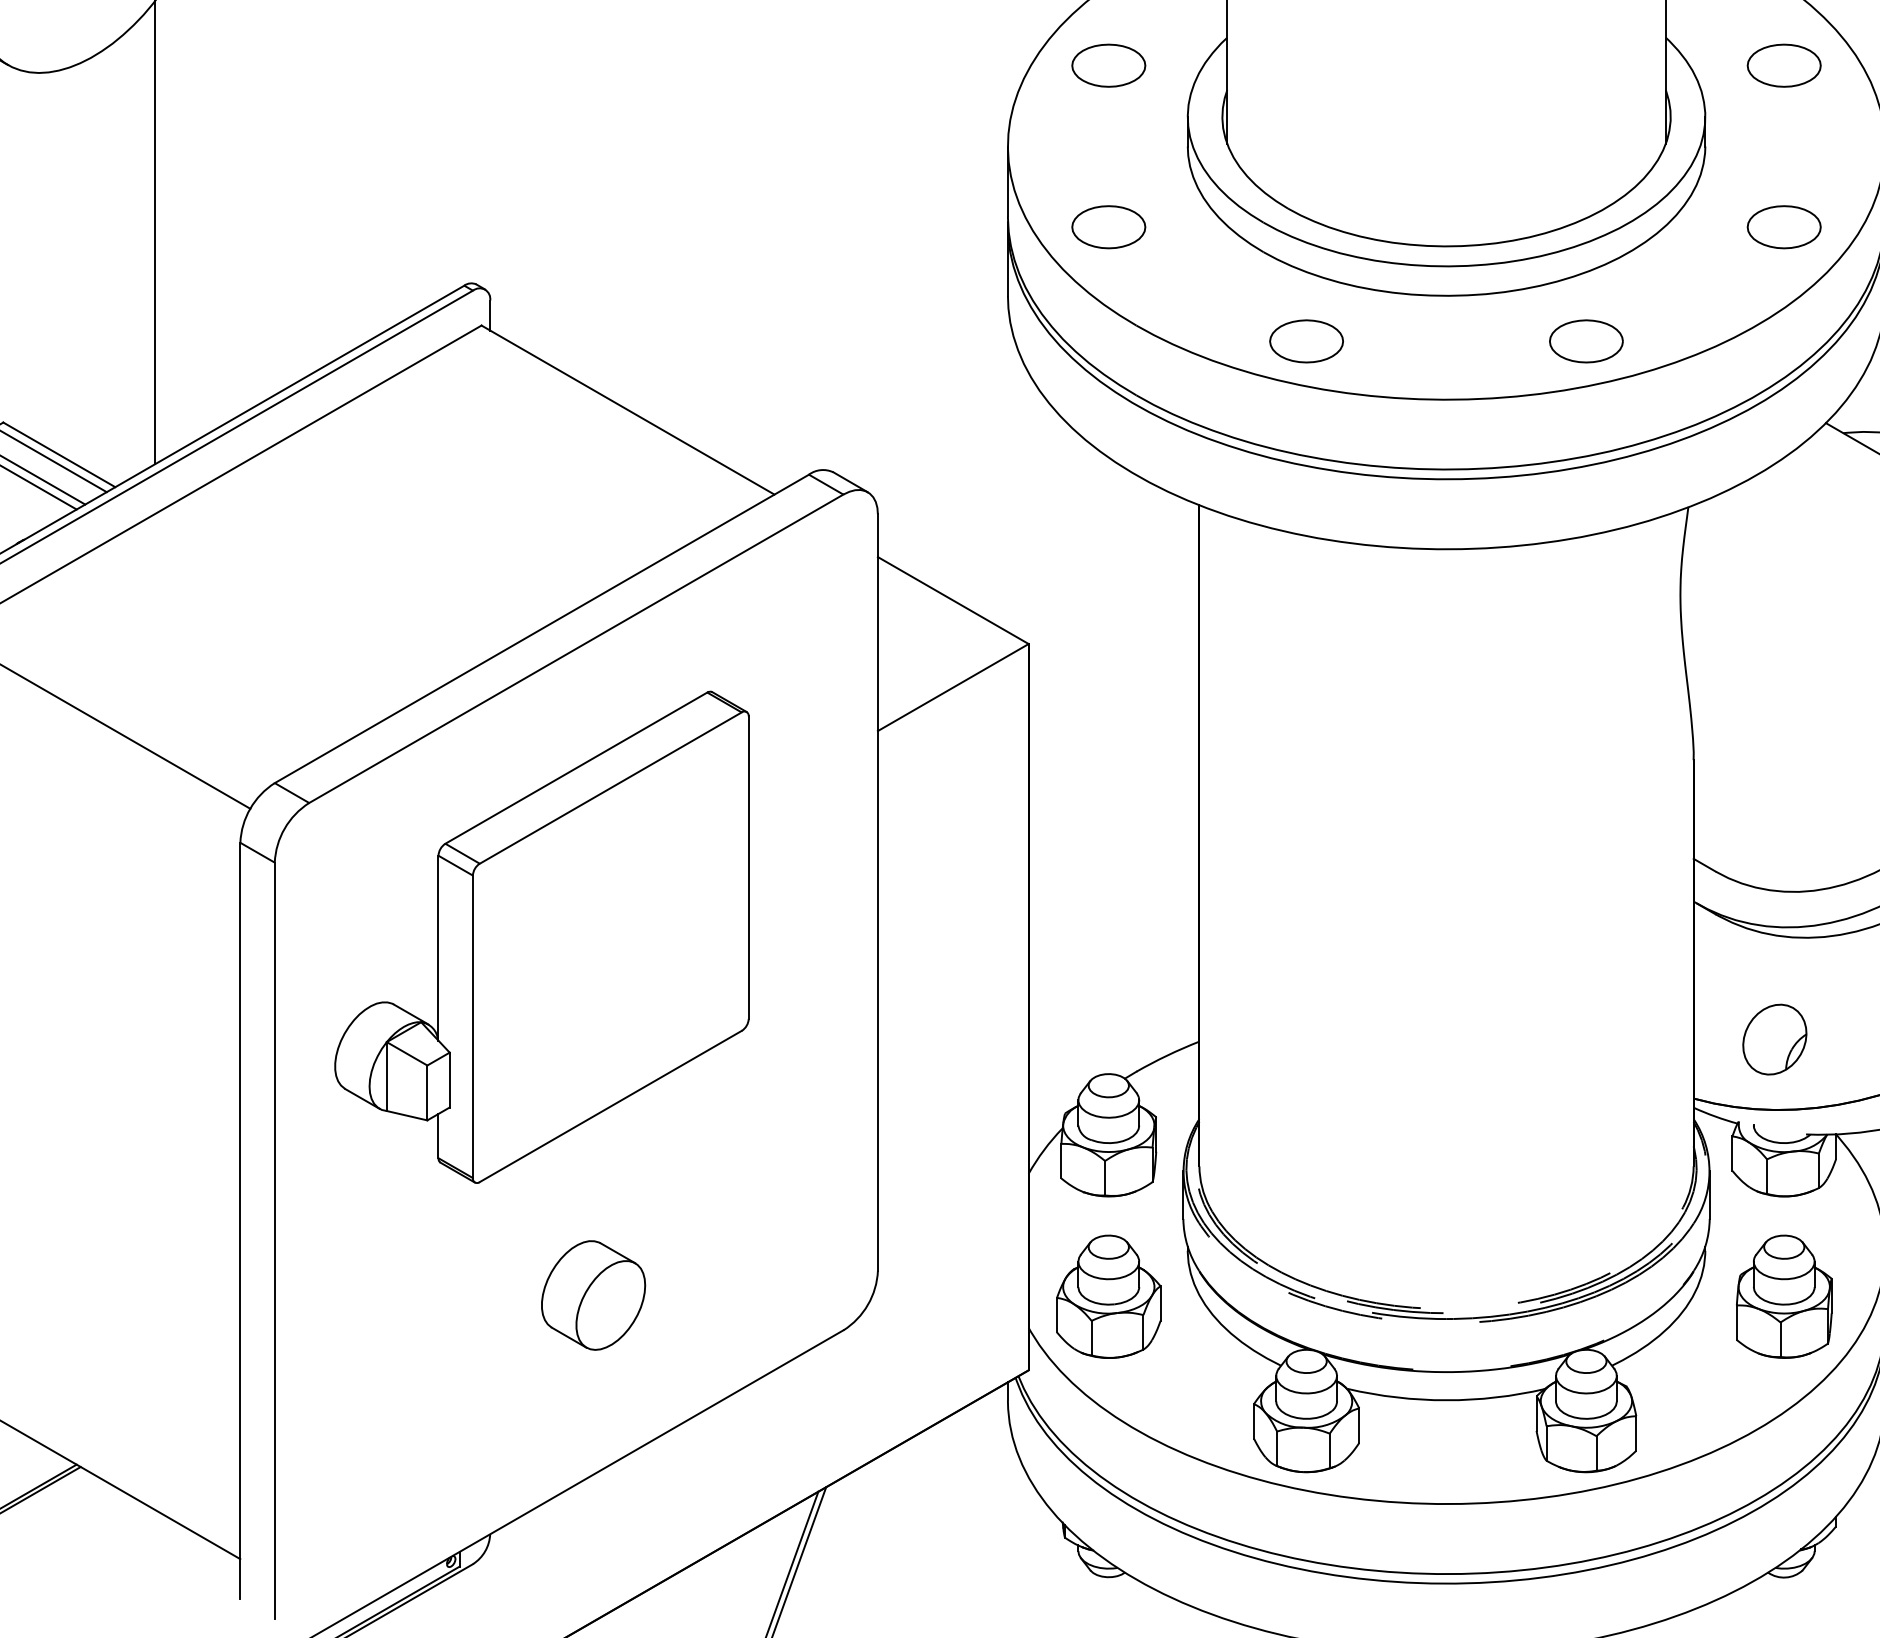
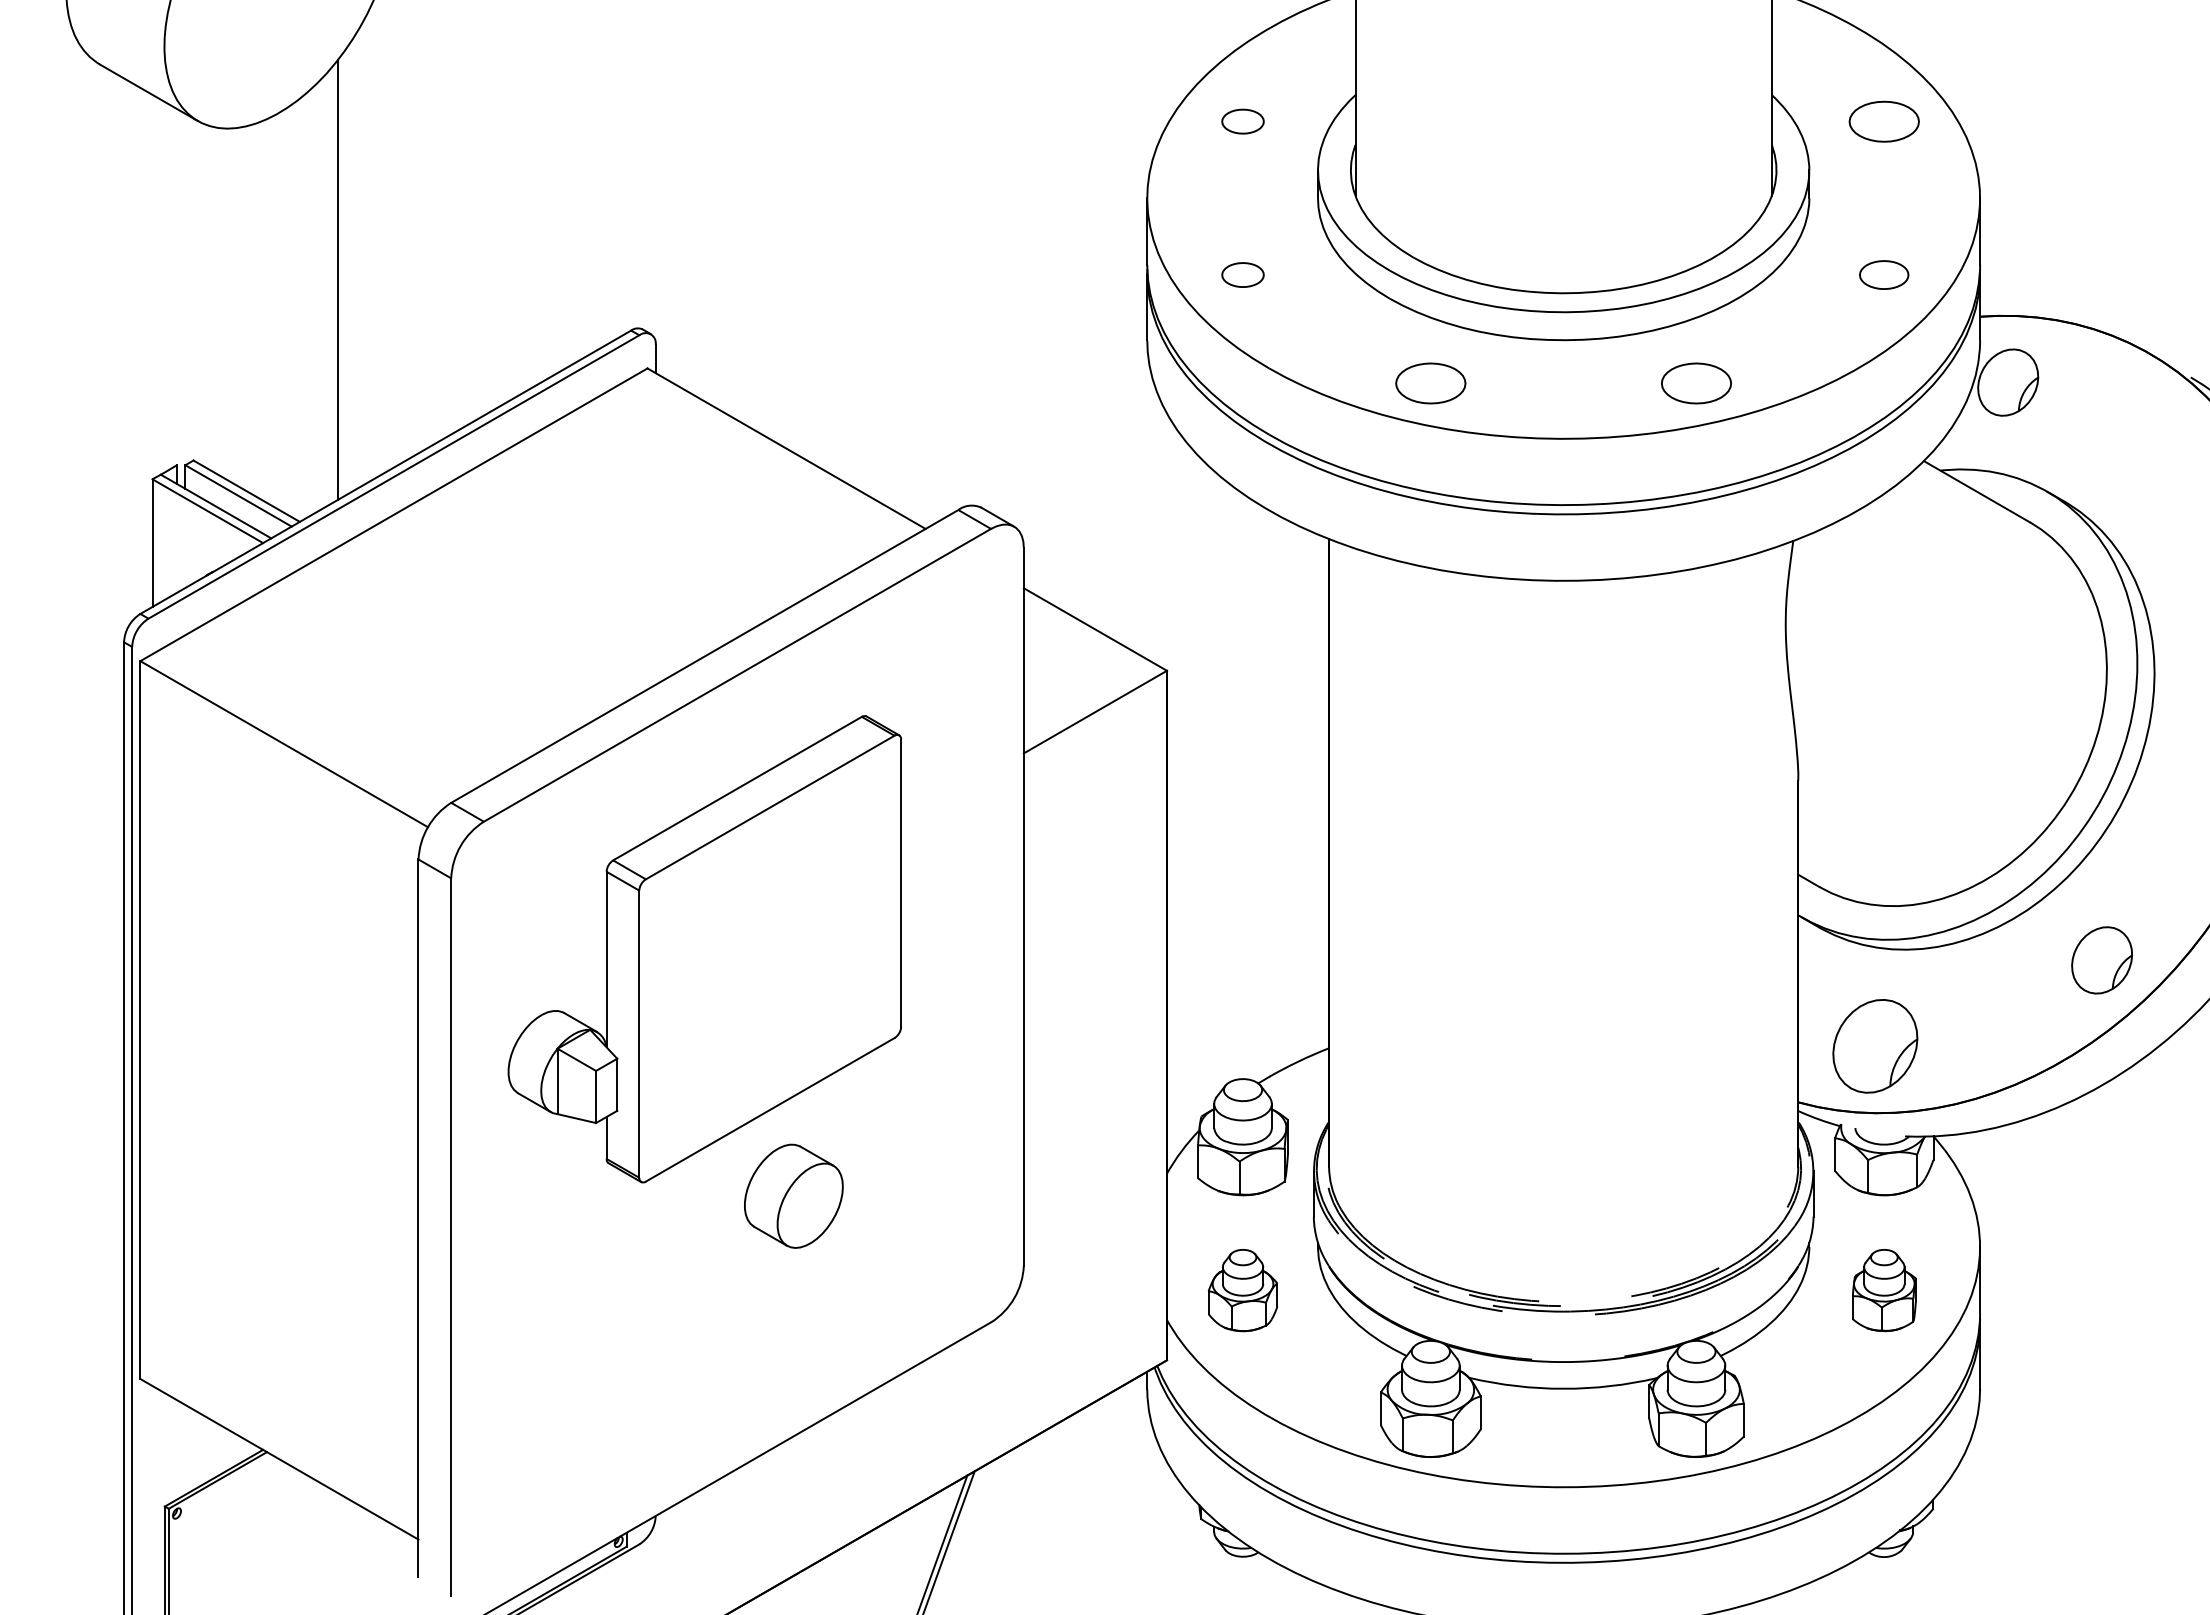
part: (1108, 65) -> (1242, 121), size x0.6
part: (1108, 226) -> (1242, 274), size x0.6
part: (1783, 226) -> (1883, 274), size x0.7
part: (1774, 1039) -> (1875, 1046), size x1.4
part: (593, 1294) -> (793, 1195), moved
part: (1108, 1296) -> (1242, 1290), size x0.7
part: (1784, 1296) -> (1884, 1290), size x0.7

